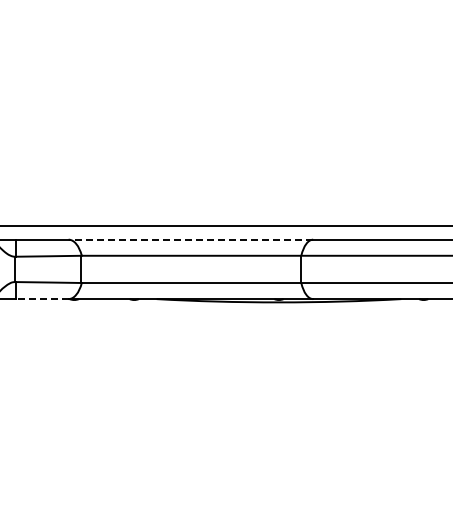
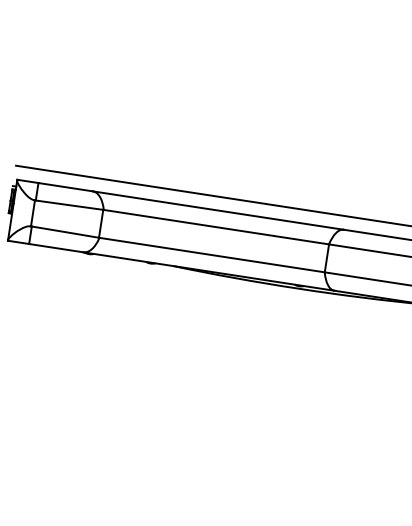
line: (190, 239) -> (217, 210), dashed -> solid
line: (41, 299) -> (55, 248), dashed -> solid

